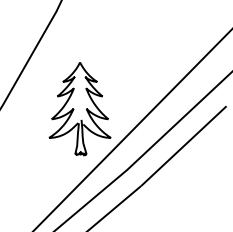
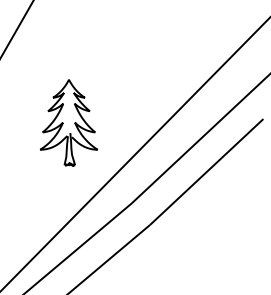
part: (79, 109) -> (68, 123), size x0.7

